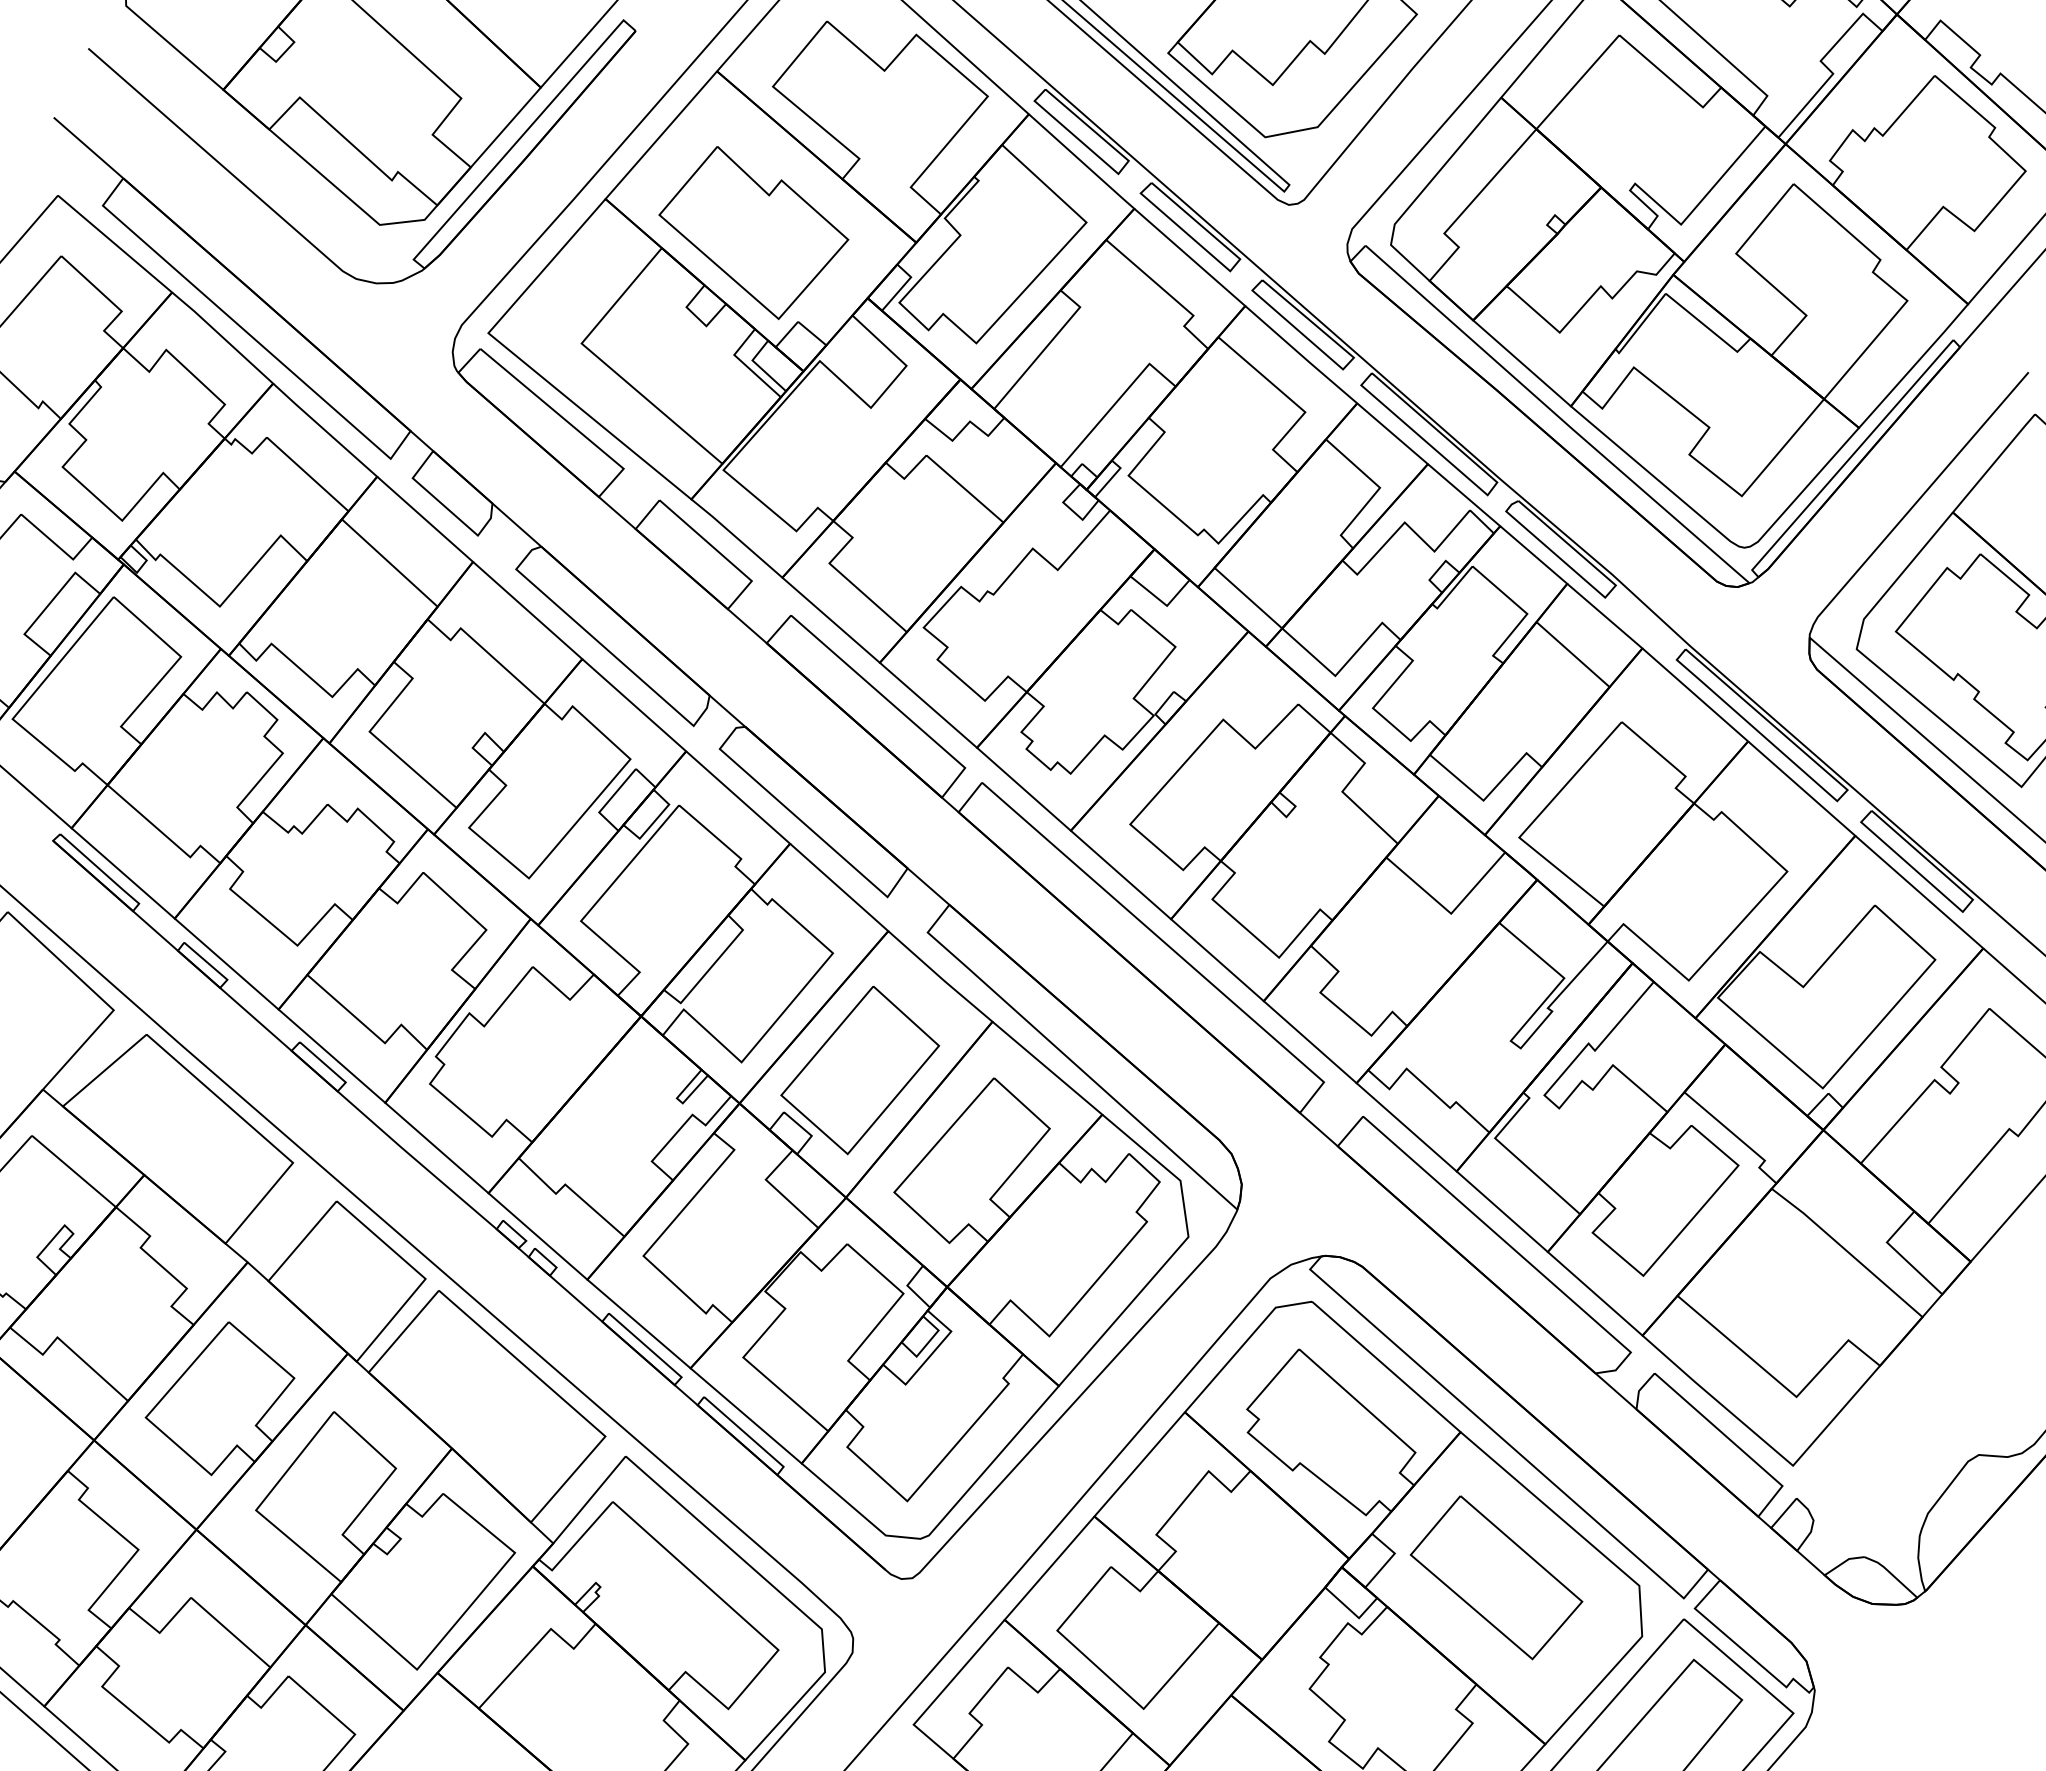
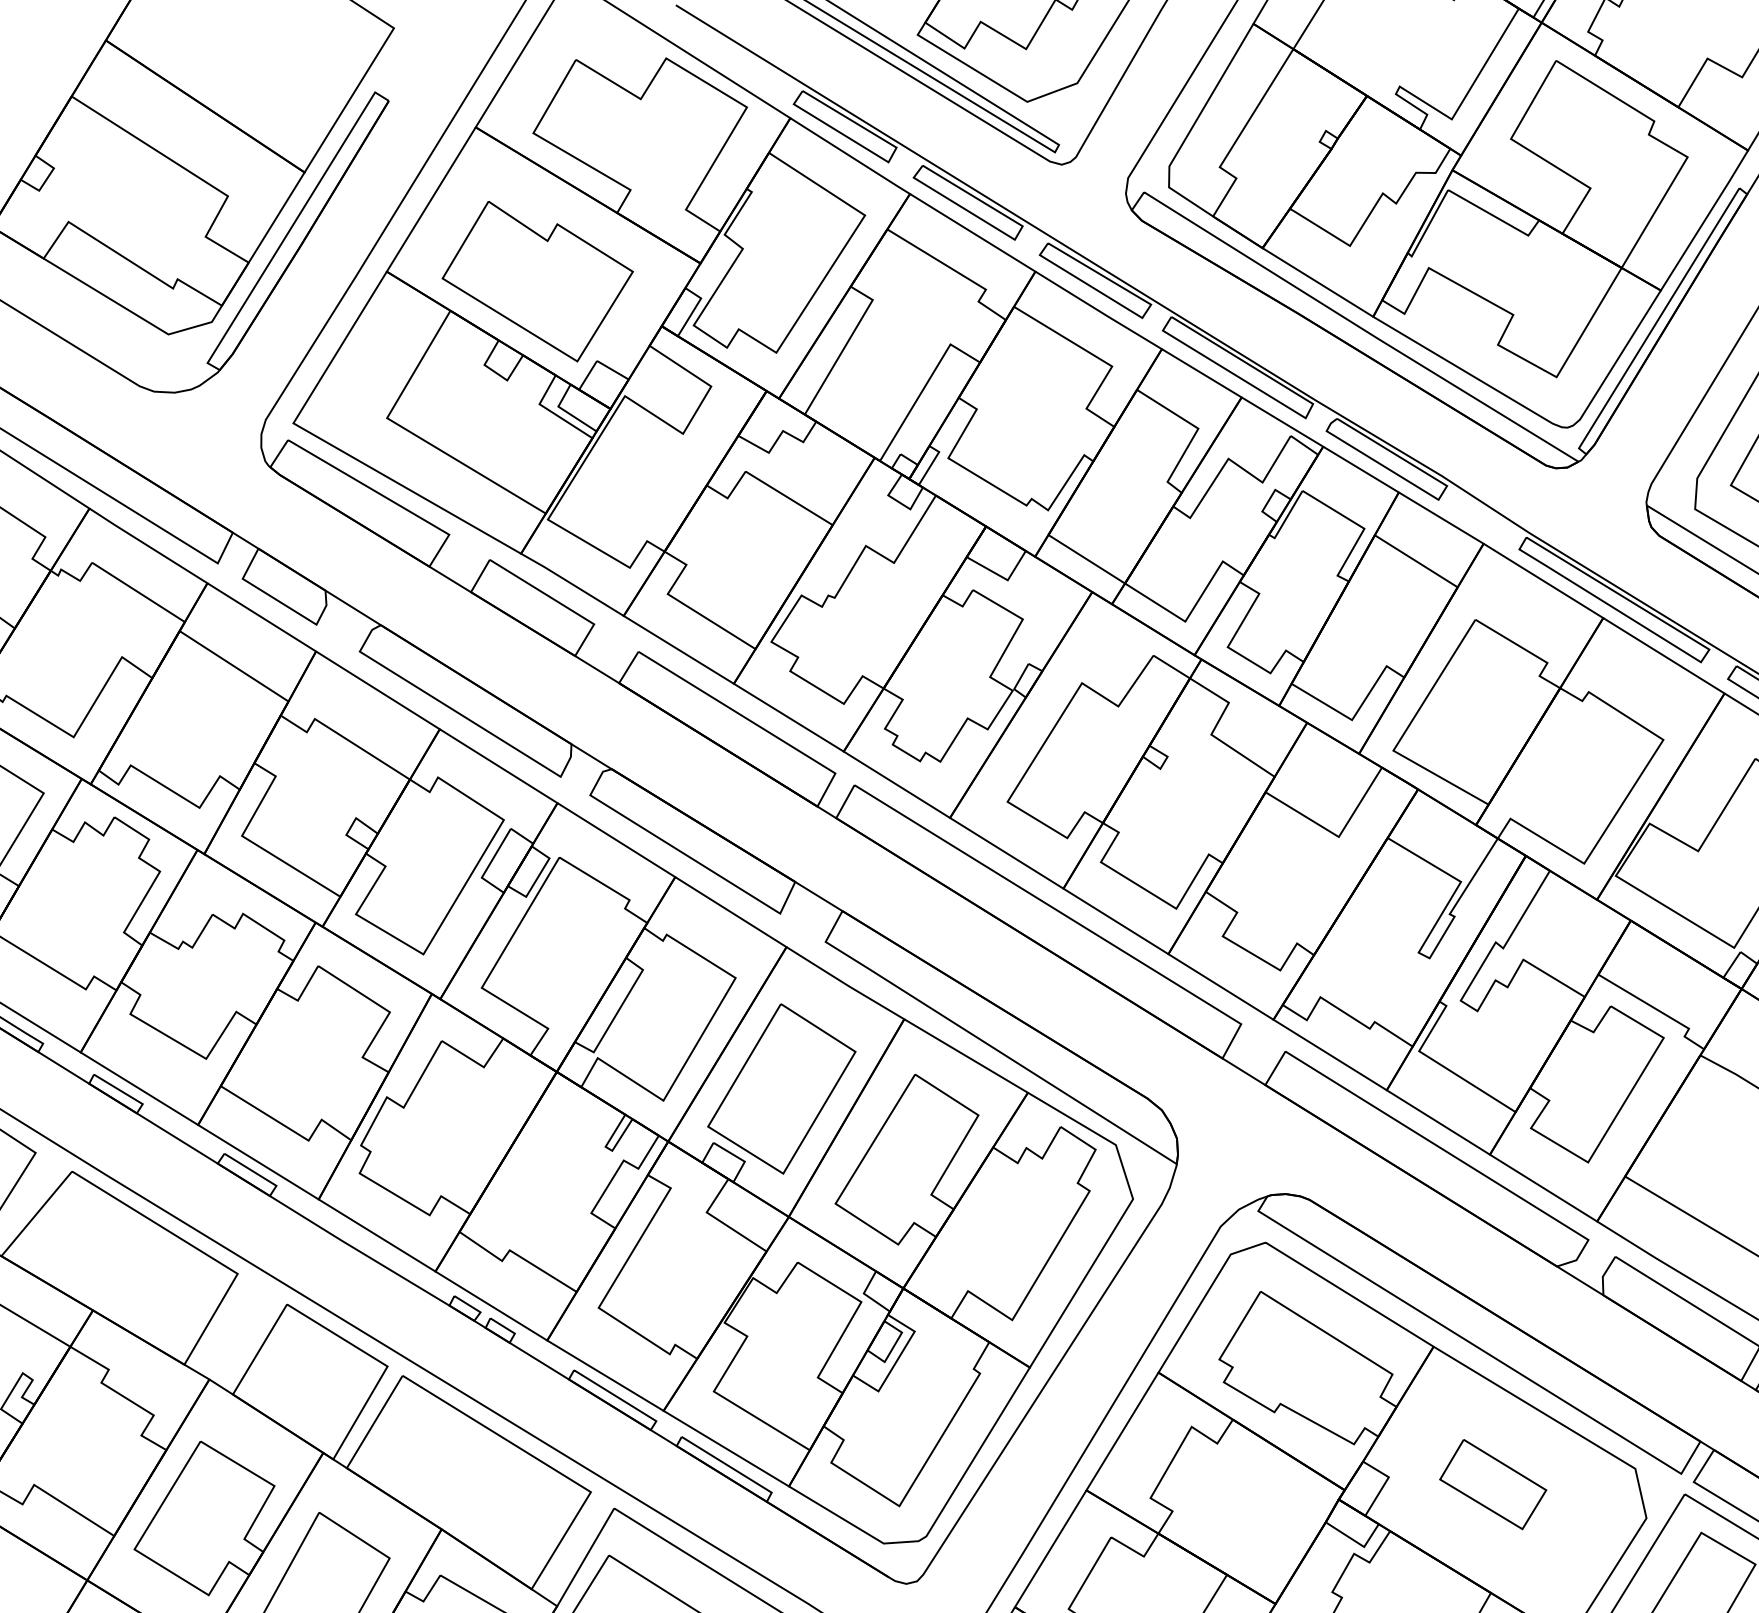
part: (1496, 1577) -> (1493, 1484), size x0.6

